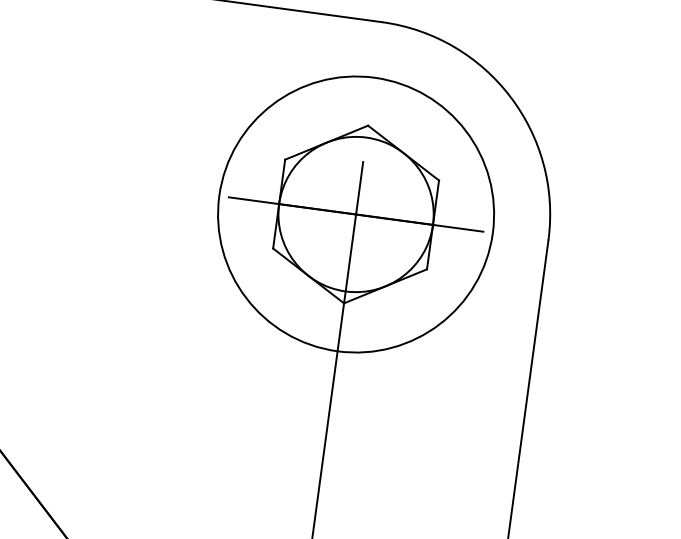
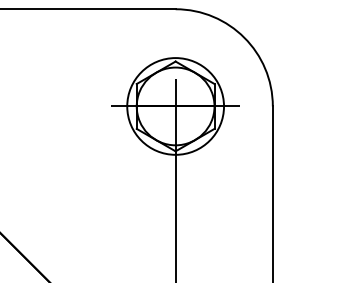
circle: (355, 214) -> (175, 106), size x0.7

